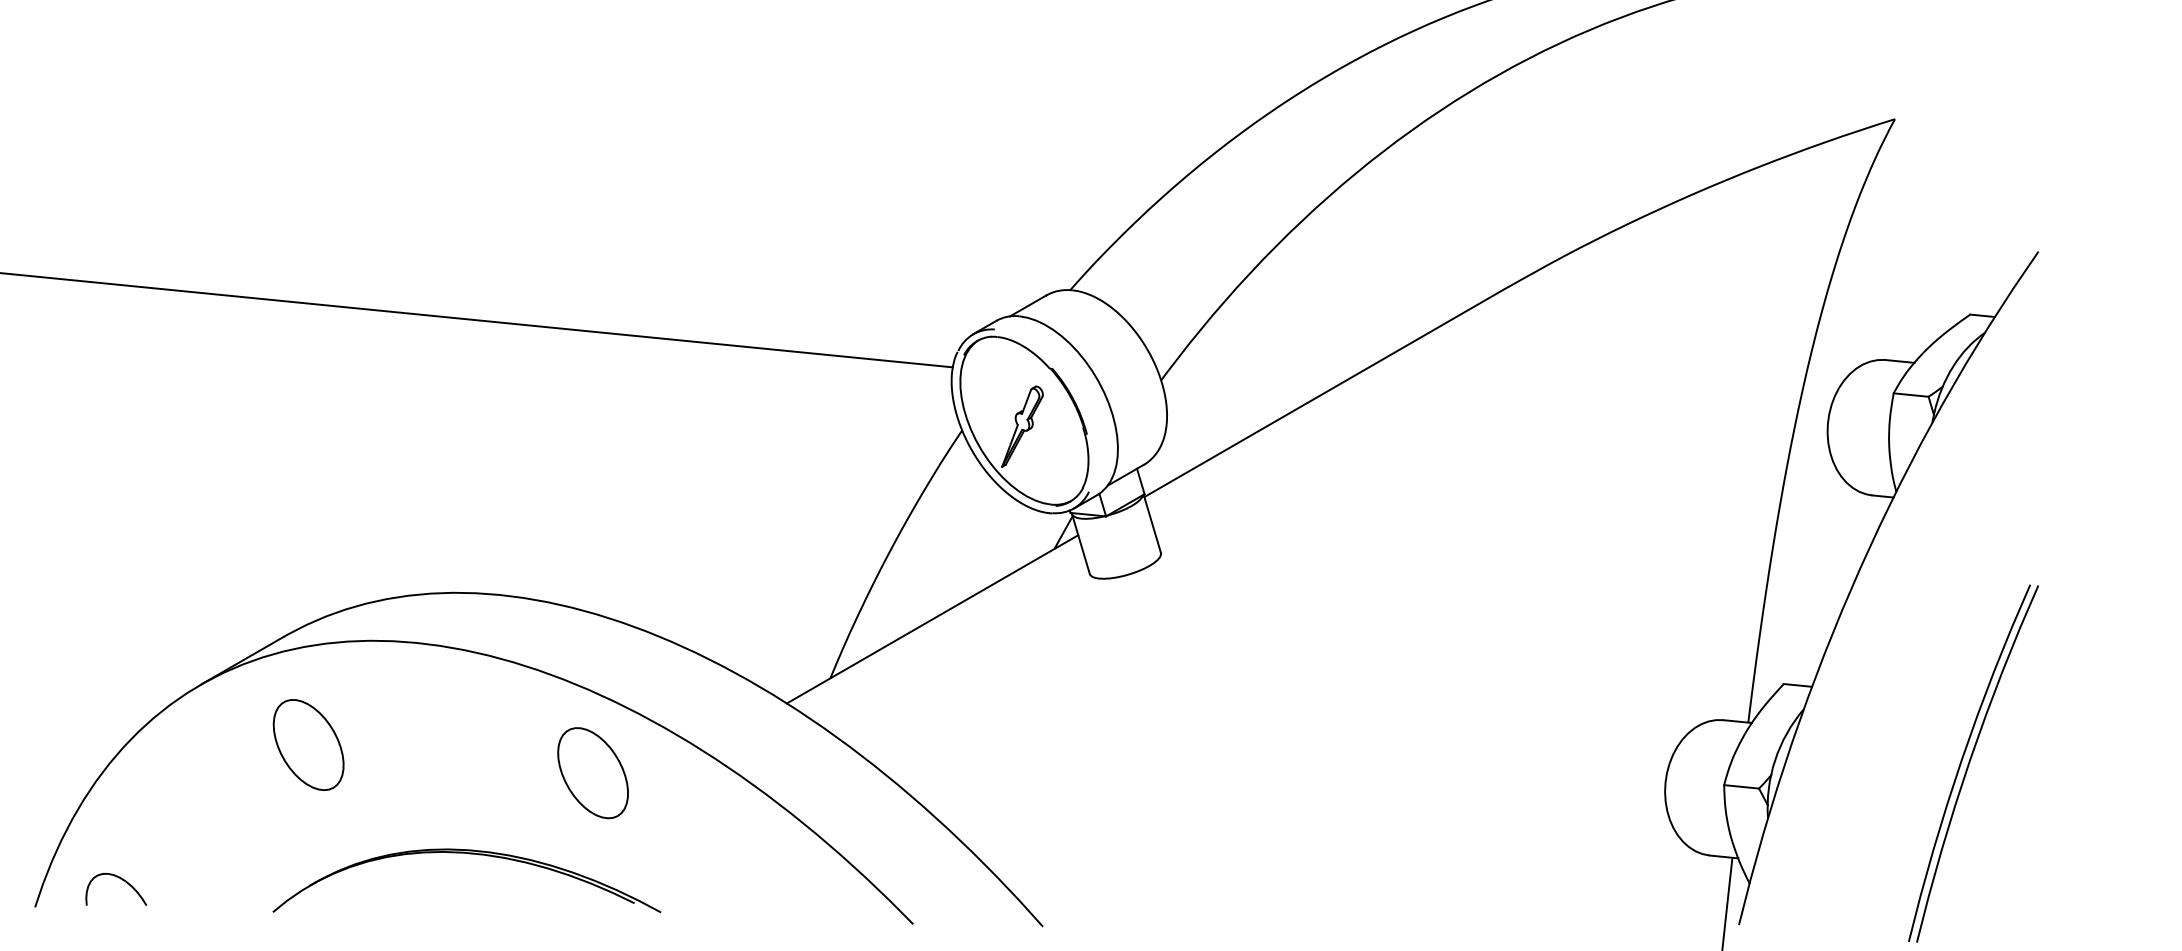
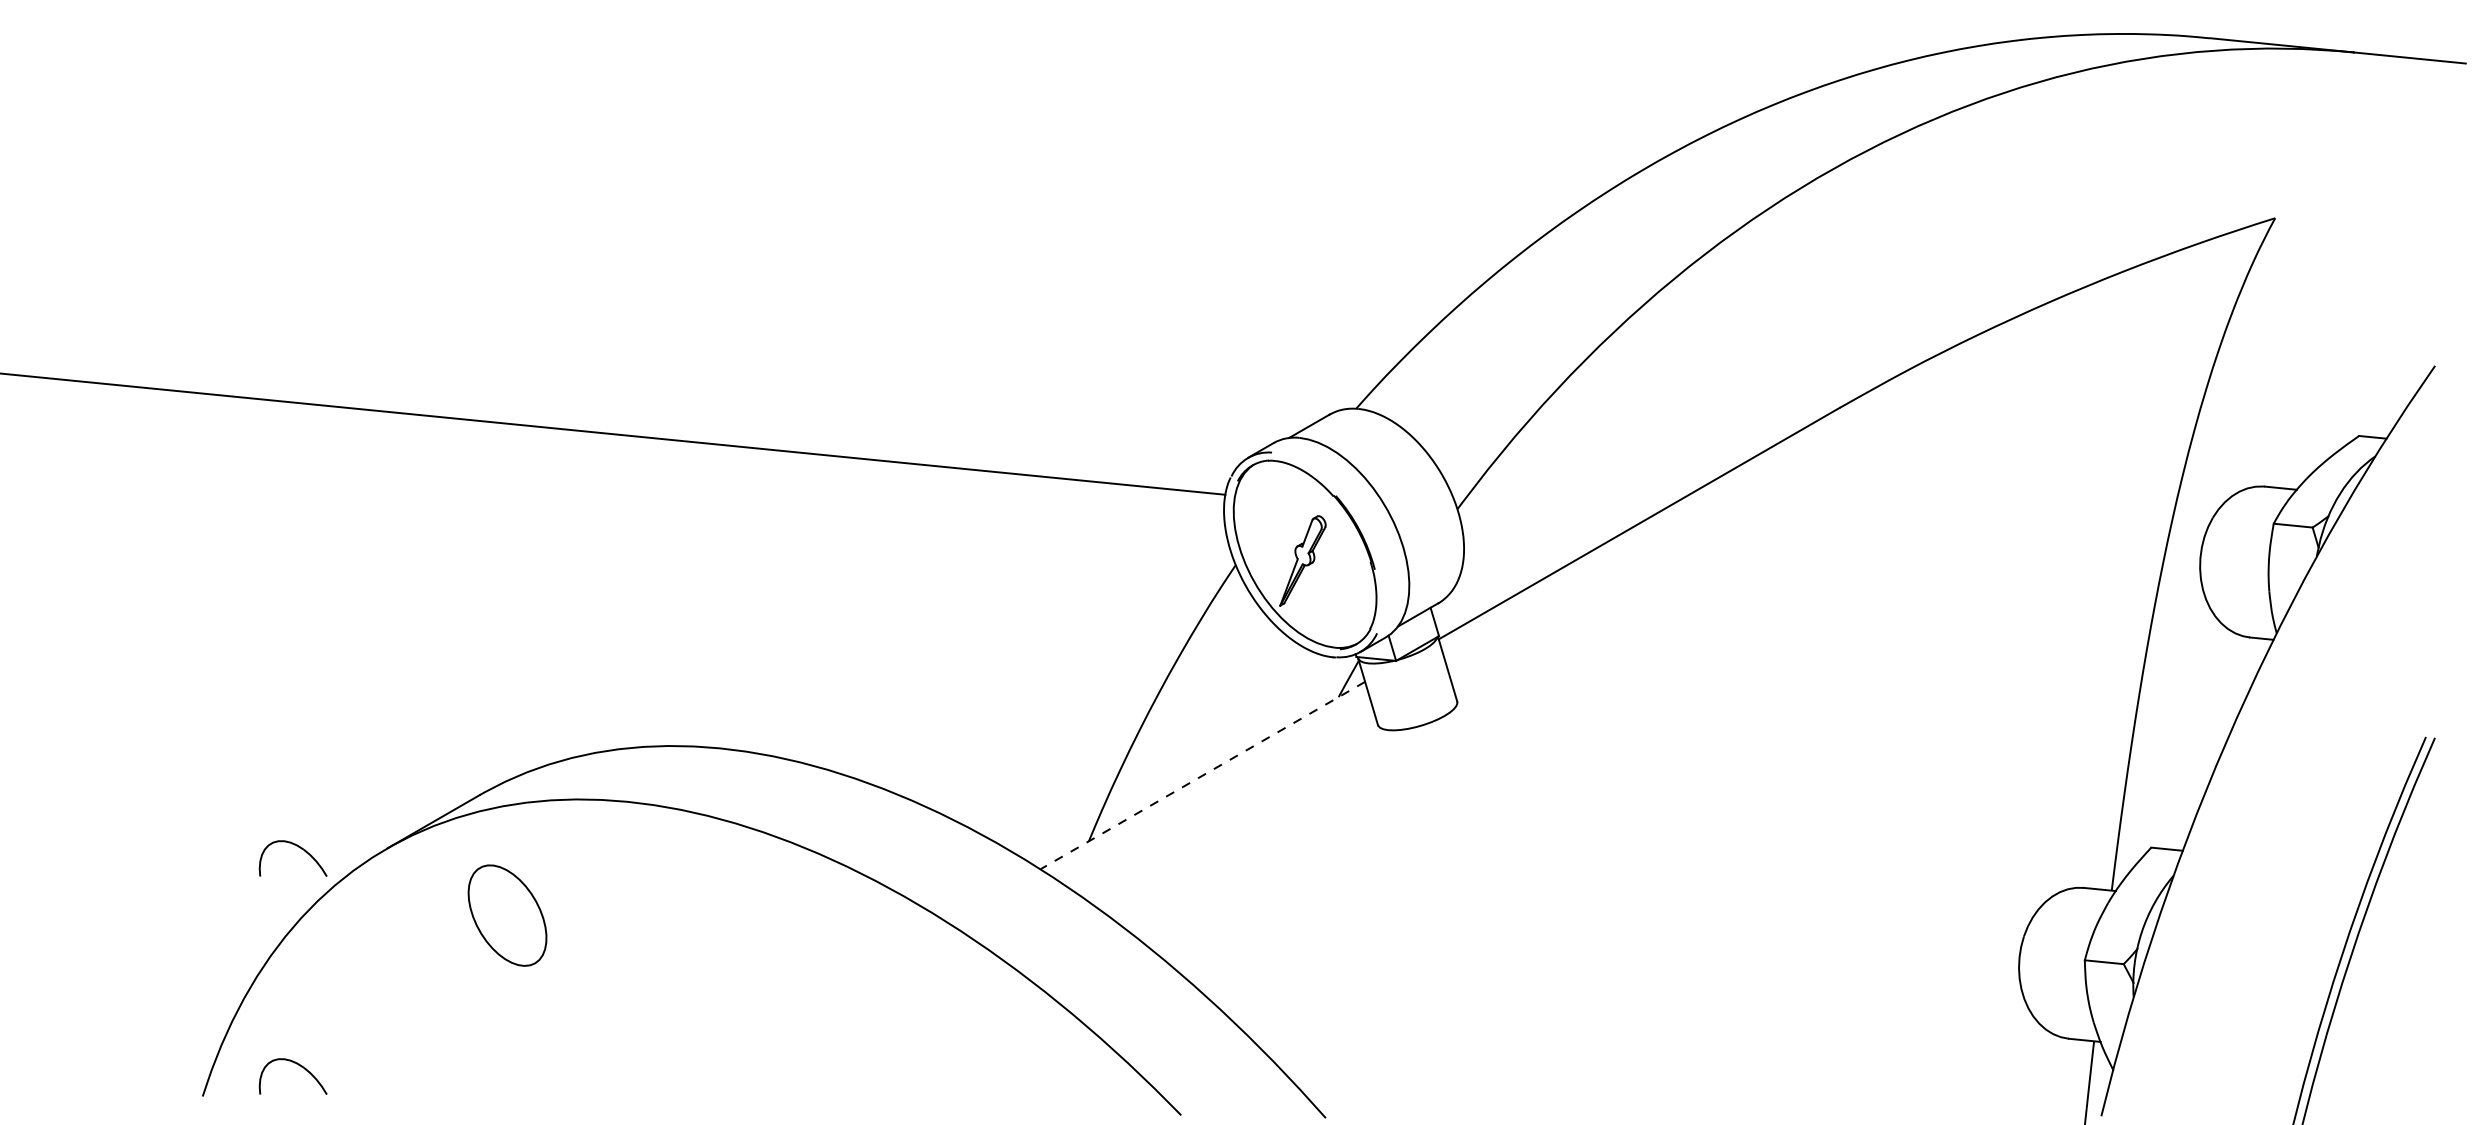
line: (932, 619) -> (1202, 775), solid -> dashed
part: (121, 684) -> (299, 848), added
part: (593, 772) -> (824, 946), removed
part: (469, 854) -> (686, 1037), removed

